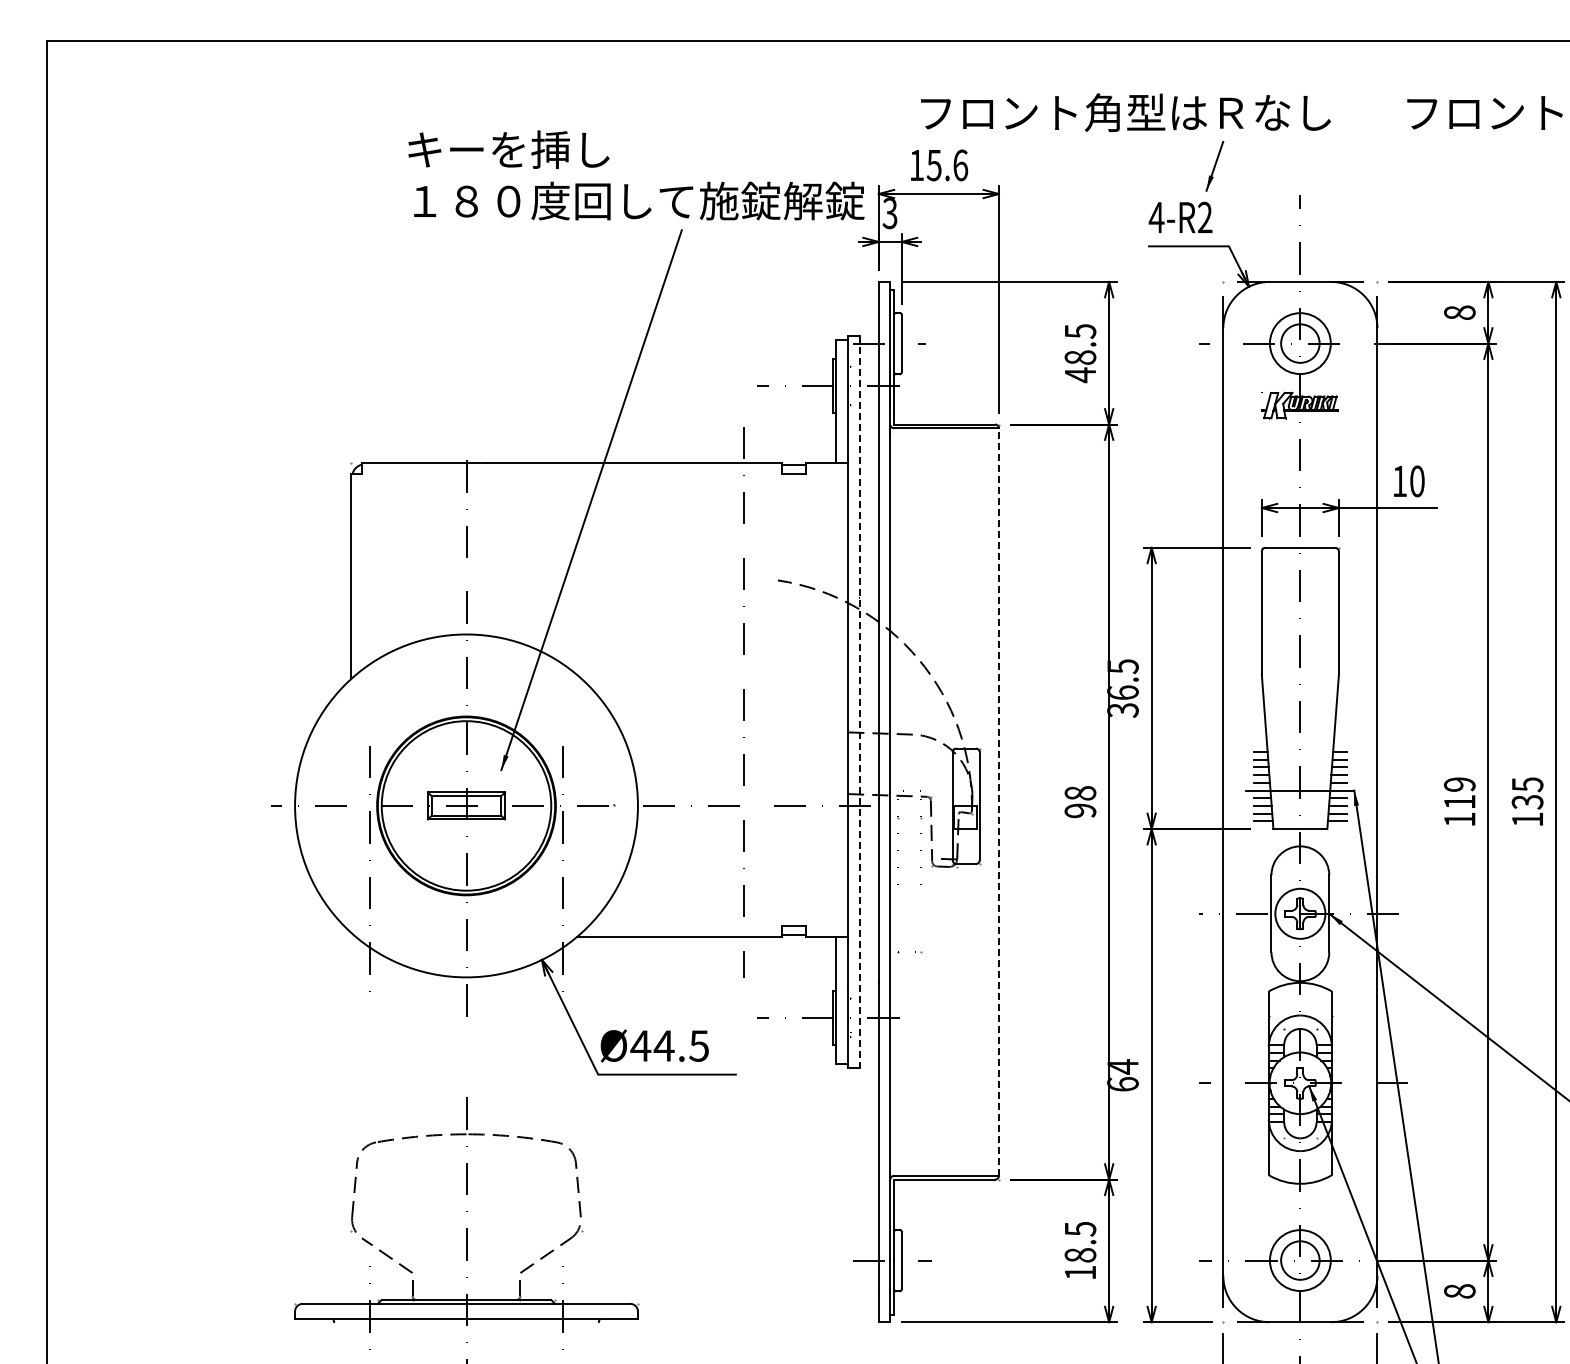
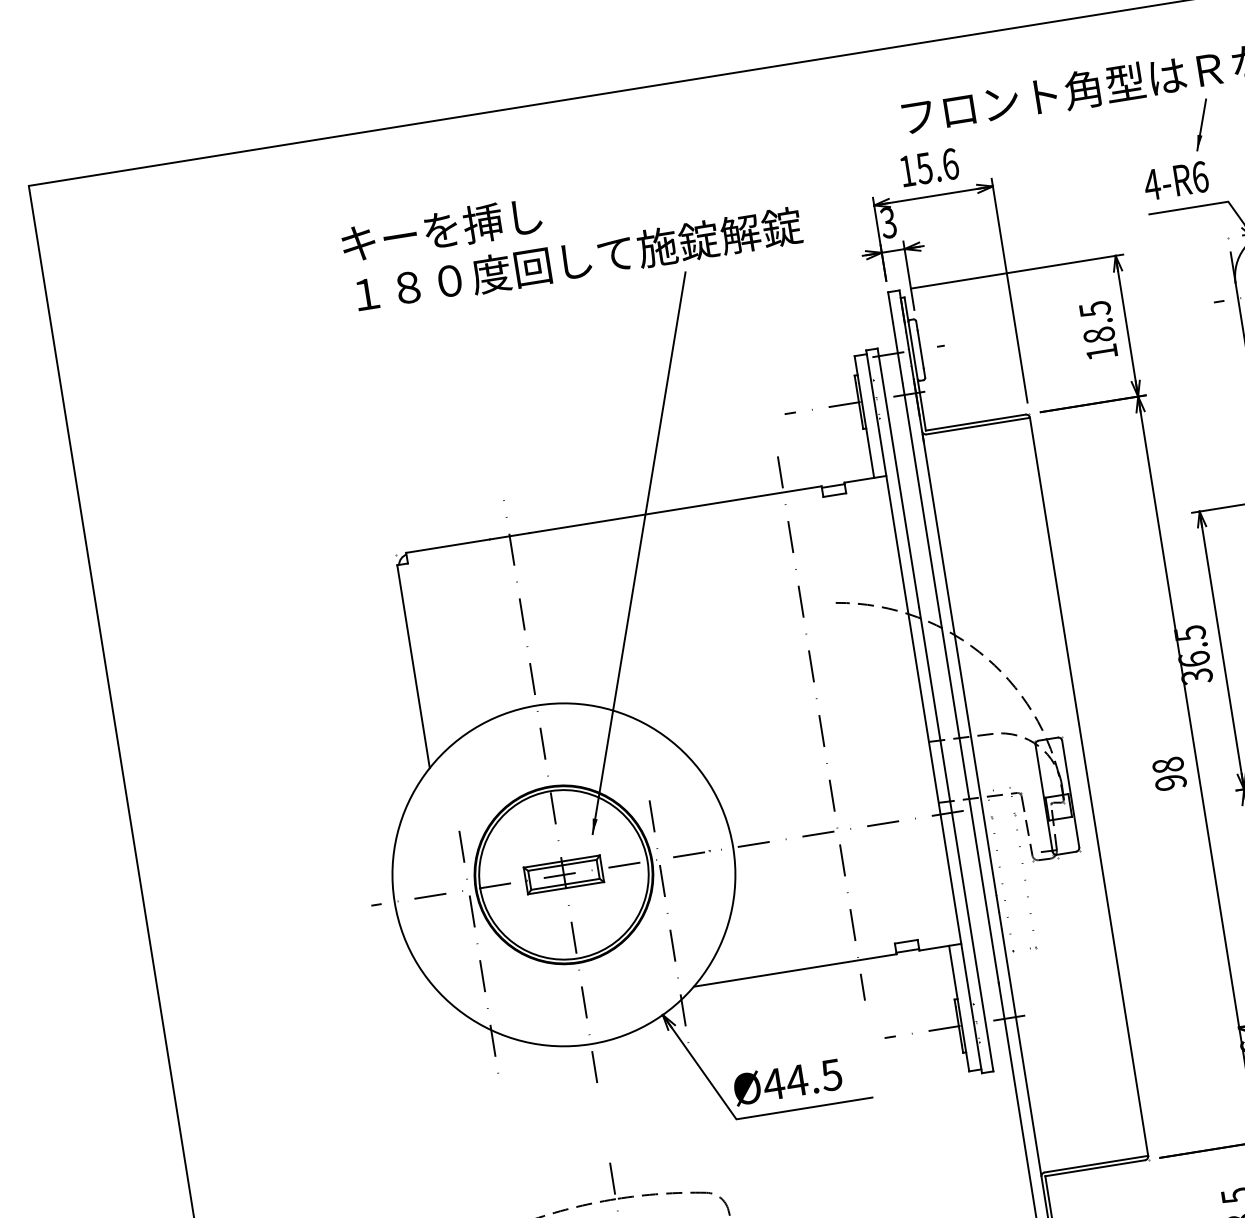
text: (636, 175) -> (571, 235), moved
text: (1205, 217) -> (1200, 176), 4-R2 -> 4-R6
text: (1080, 375) -> (1102, 352), 48.5 -> 18.5
line: (859, 702) -> (935, 710), dashed -> solid
line: (998, 802) -> (1088, 787), dashed -> solid

